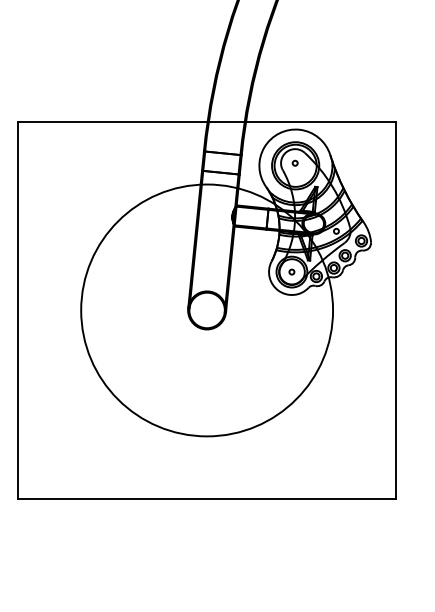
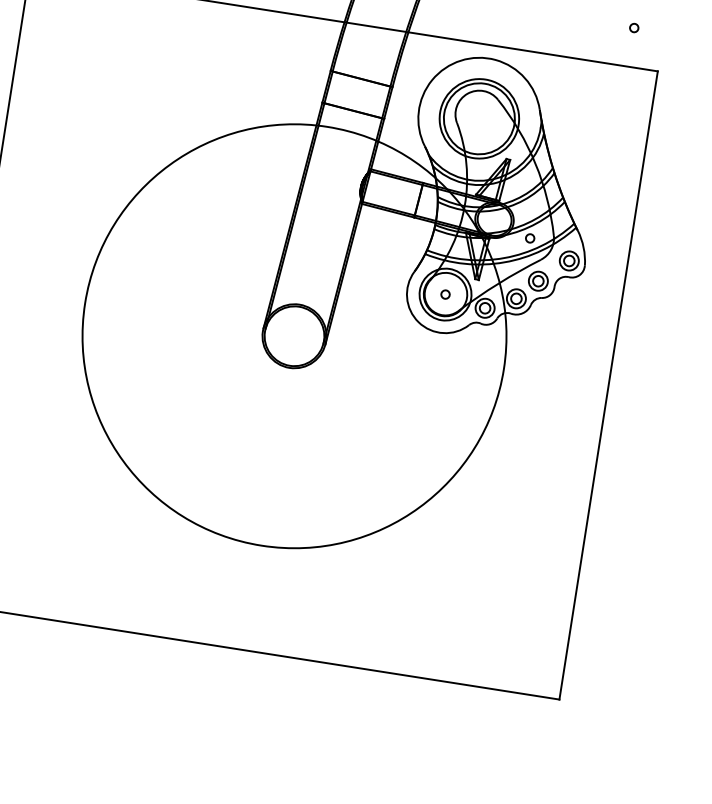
circle: (294, 162) -> (633, 26), moved

